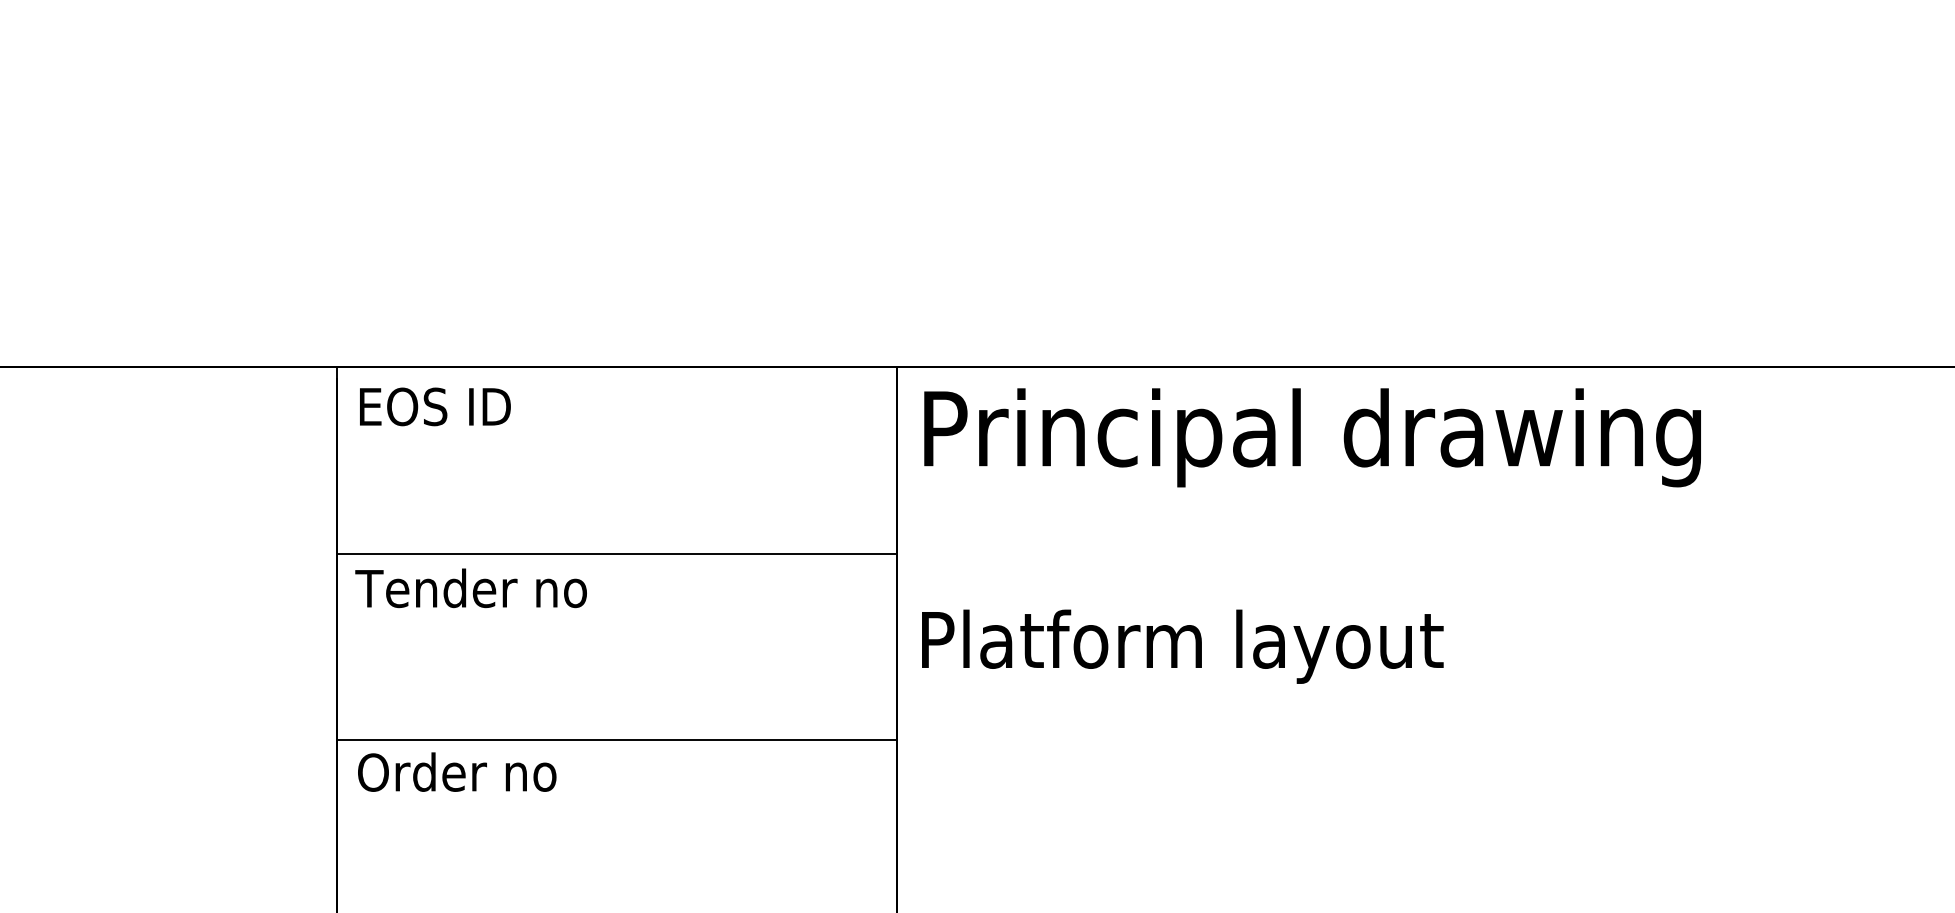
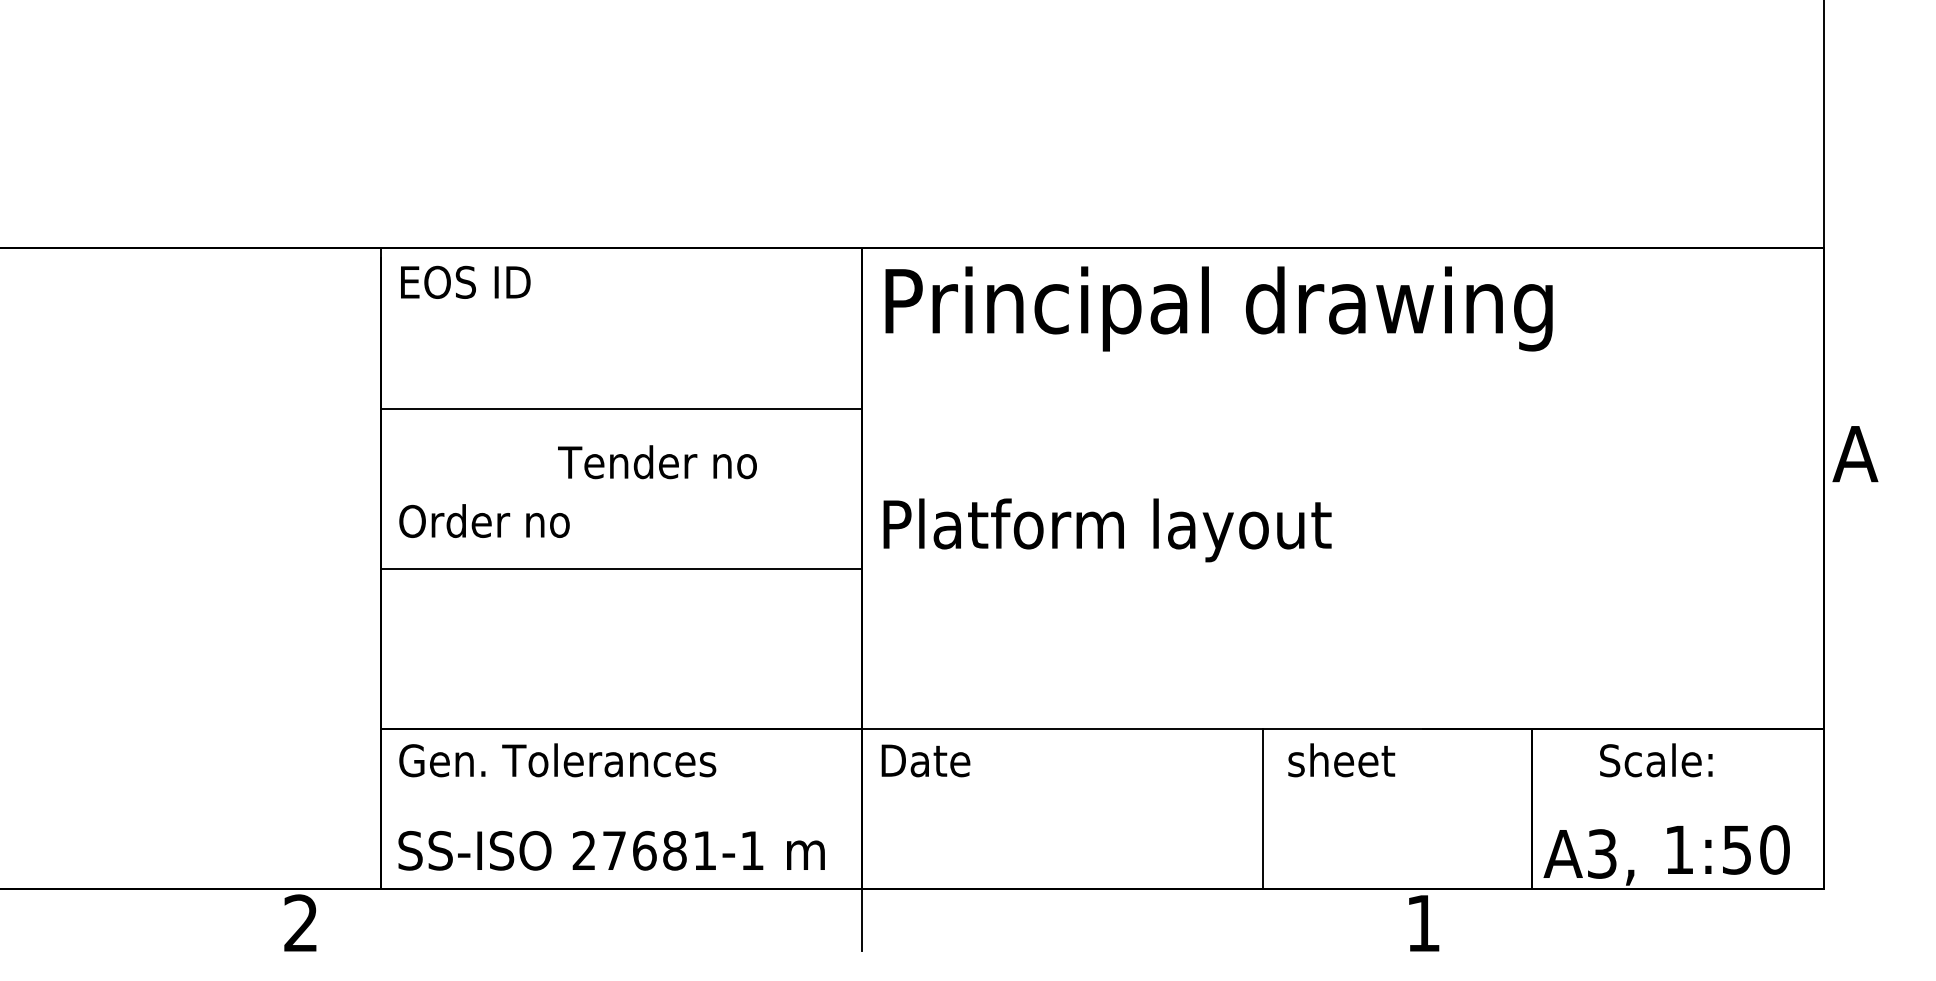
text: (471, 588) -> (657, 462), moved
text: (1182, 646) -> (1107, 530), moved
text: (457, 771) -> (484, 520), moved

